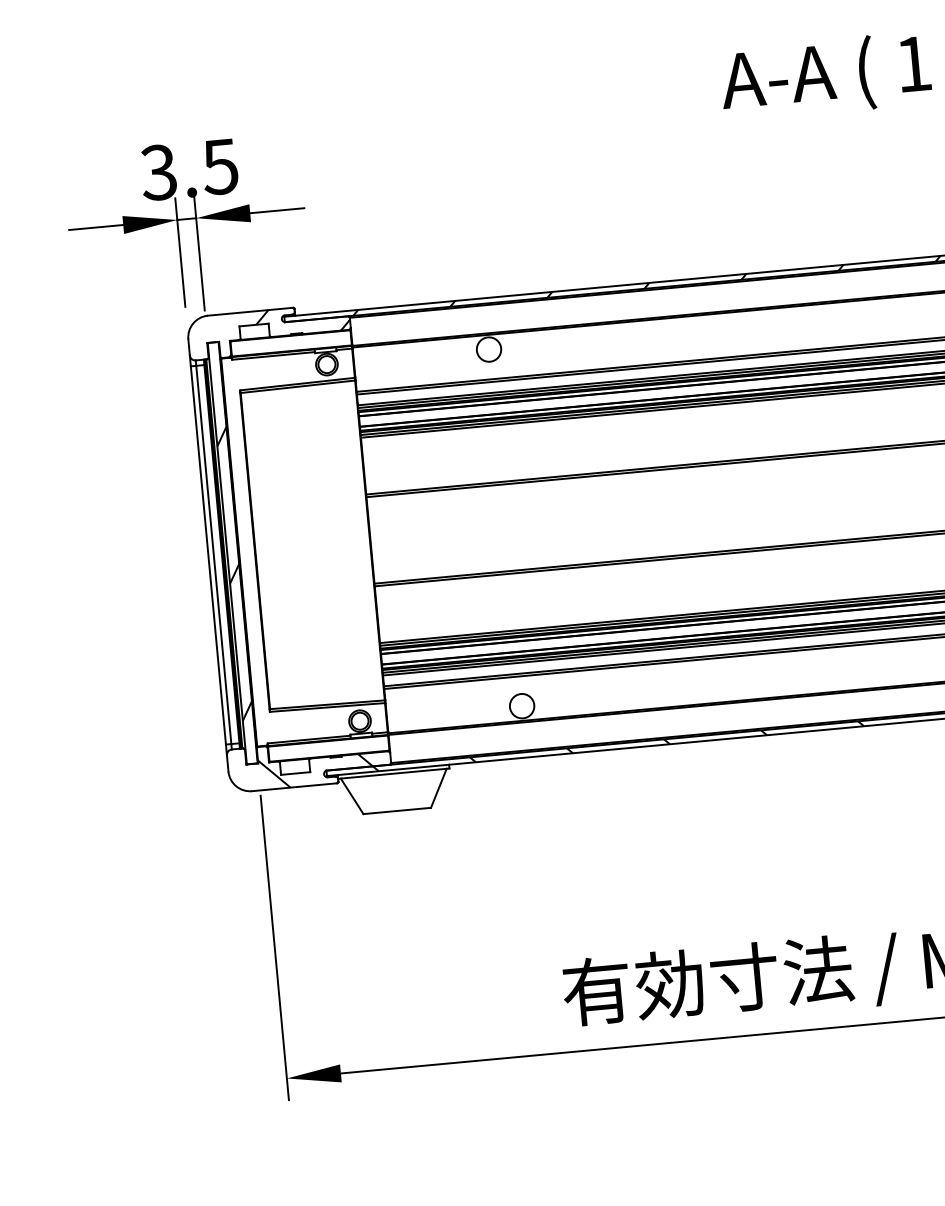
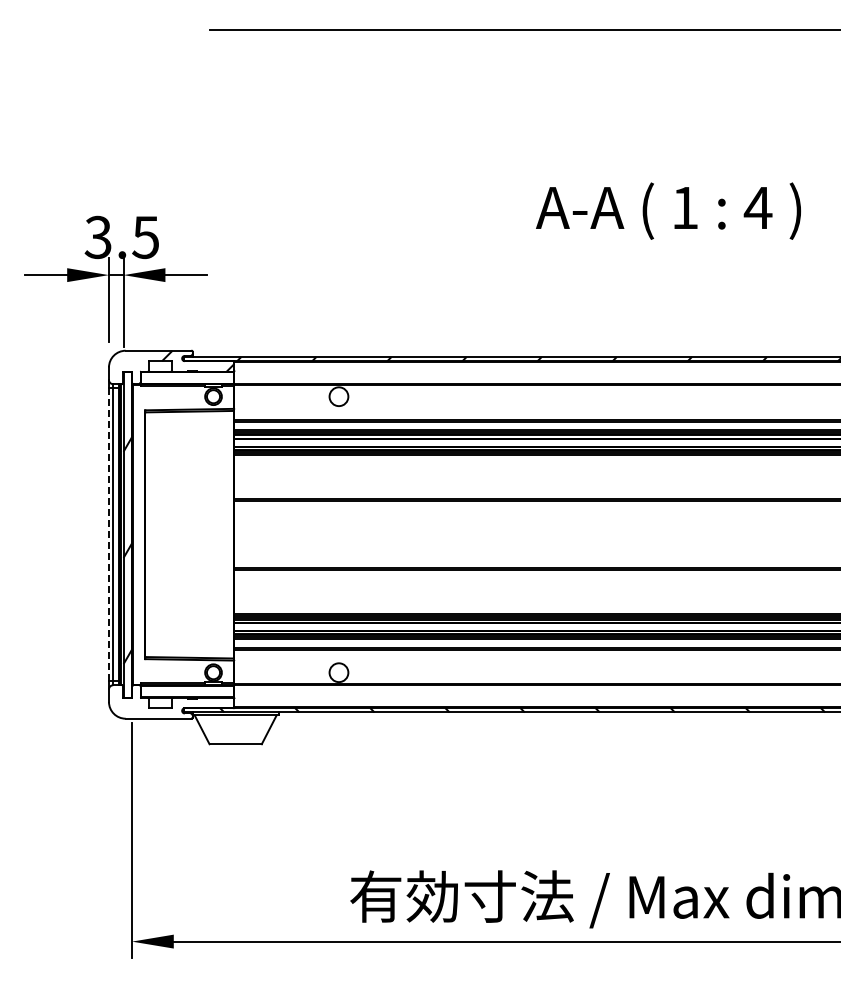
line: (207, 556) -> (108, 535), solid -> dashed
hatch: (309, 763) -> (171, 701), removed

